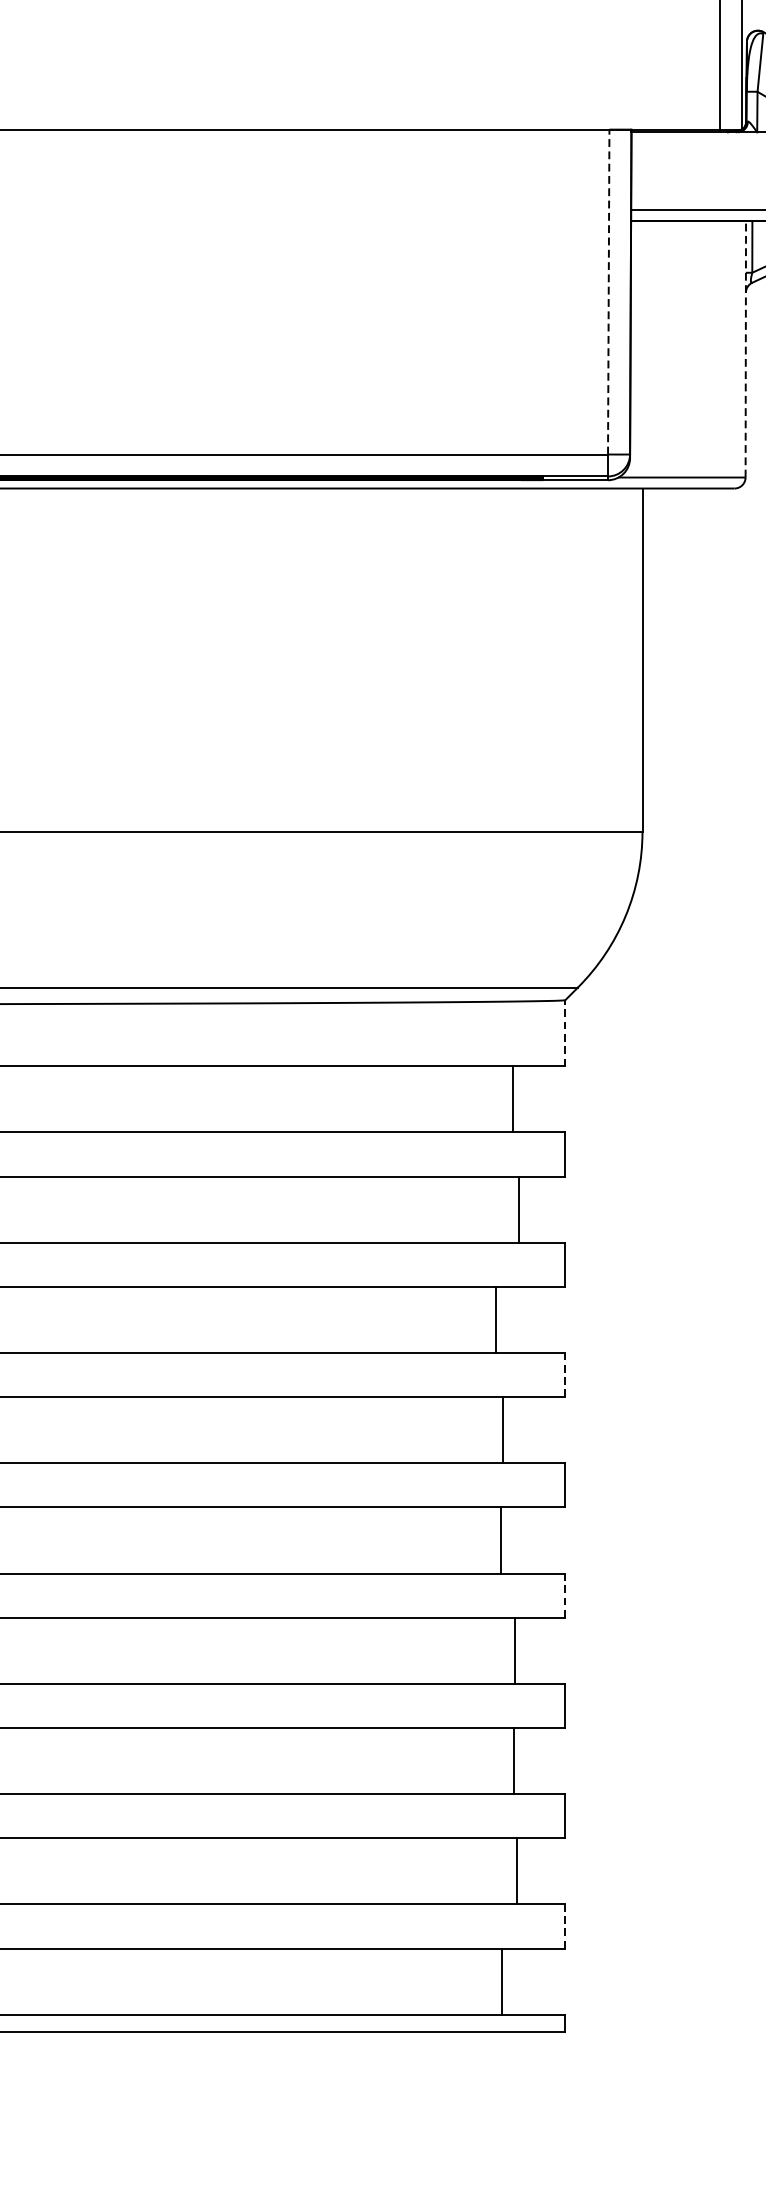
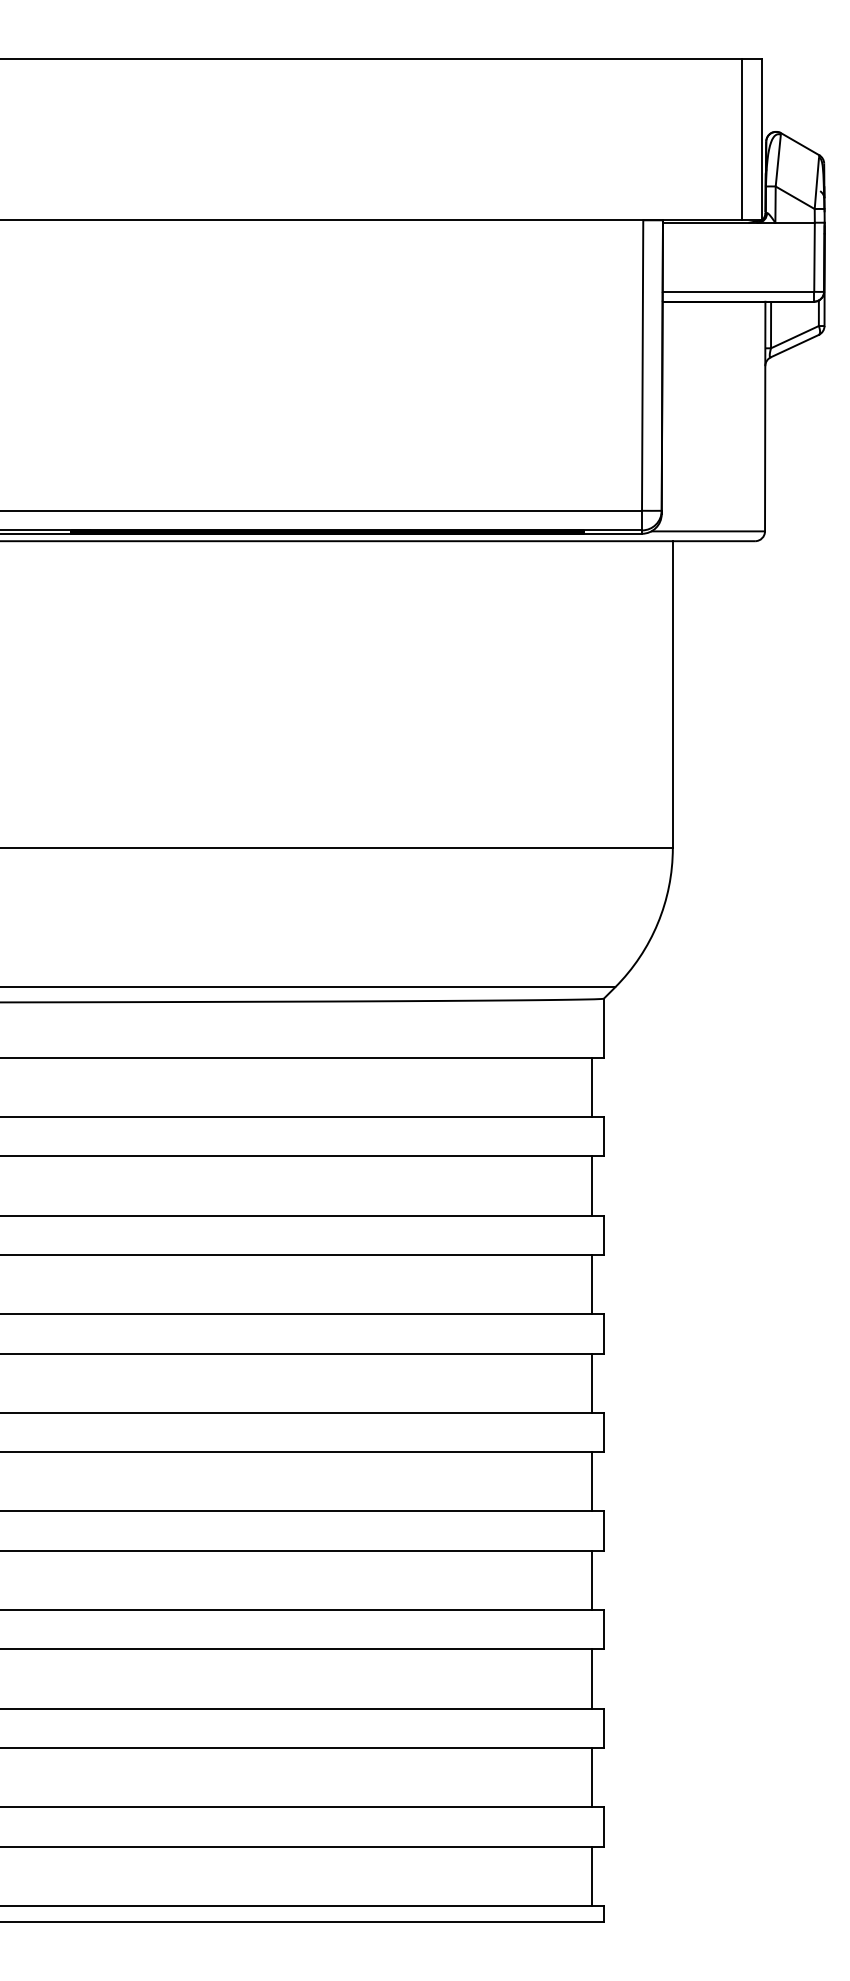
line: (608, 291) -> (642, 365), dashed -> solid
line: (746, 349) -> (765, 416), dashed -> solid
line: (564, 1033) -> (603, 1028), dashed -> solid
line: (513, 1099) -> (592, 1087), moved
line: (519, 1209) -> (592, 1185), moved
line: (496, 1319) -> (592, 1284), moved
line: (564, 1374) -> (603, 1333), dashed -> solid
line: (503, 1429) -> (592, 1382), moved
line: (501, 1540) -> (592, 1481), moved
line: (564, 1596) -> (603, 1531), dashed -> solid
line: (515, 1650) -> (592, 1580), moved
line: (514, 1760) -> (592, 1678), moved
line: (517, 1871) -> (592, 1777), moved
line: (564, 1925) -> (603, 1826), dashed -> solid
line: (502, 1980) -> (592, 1875), moved

